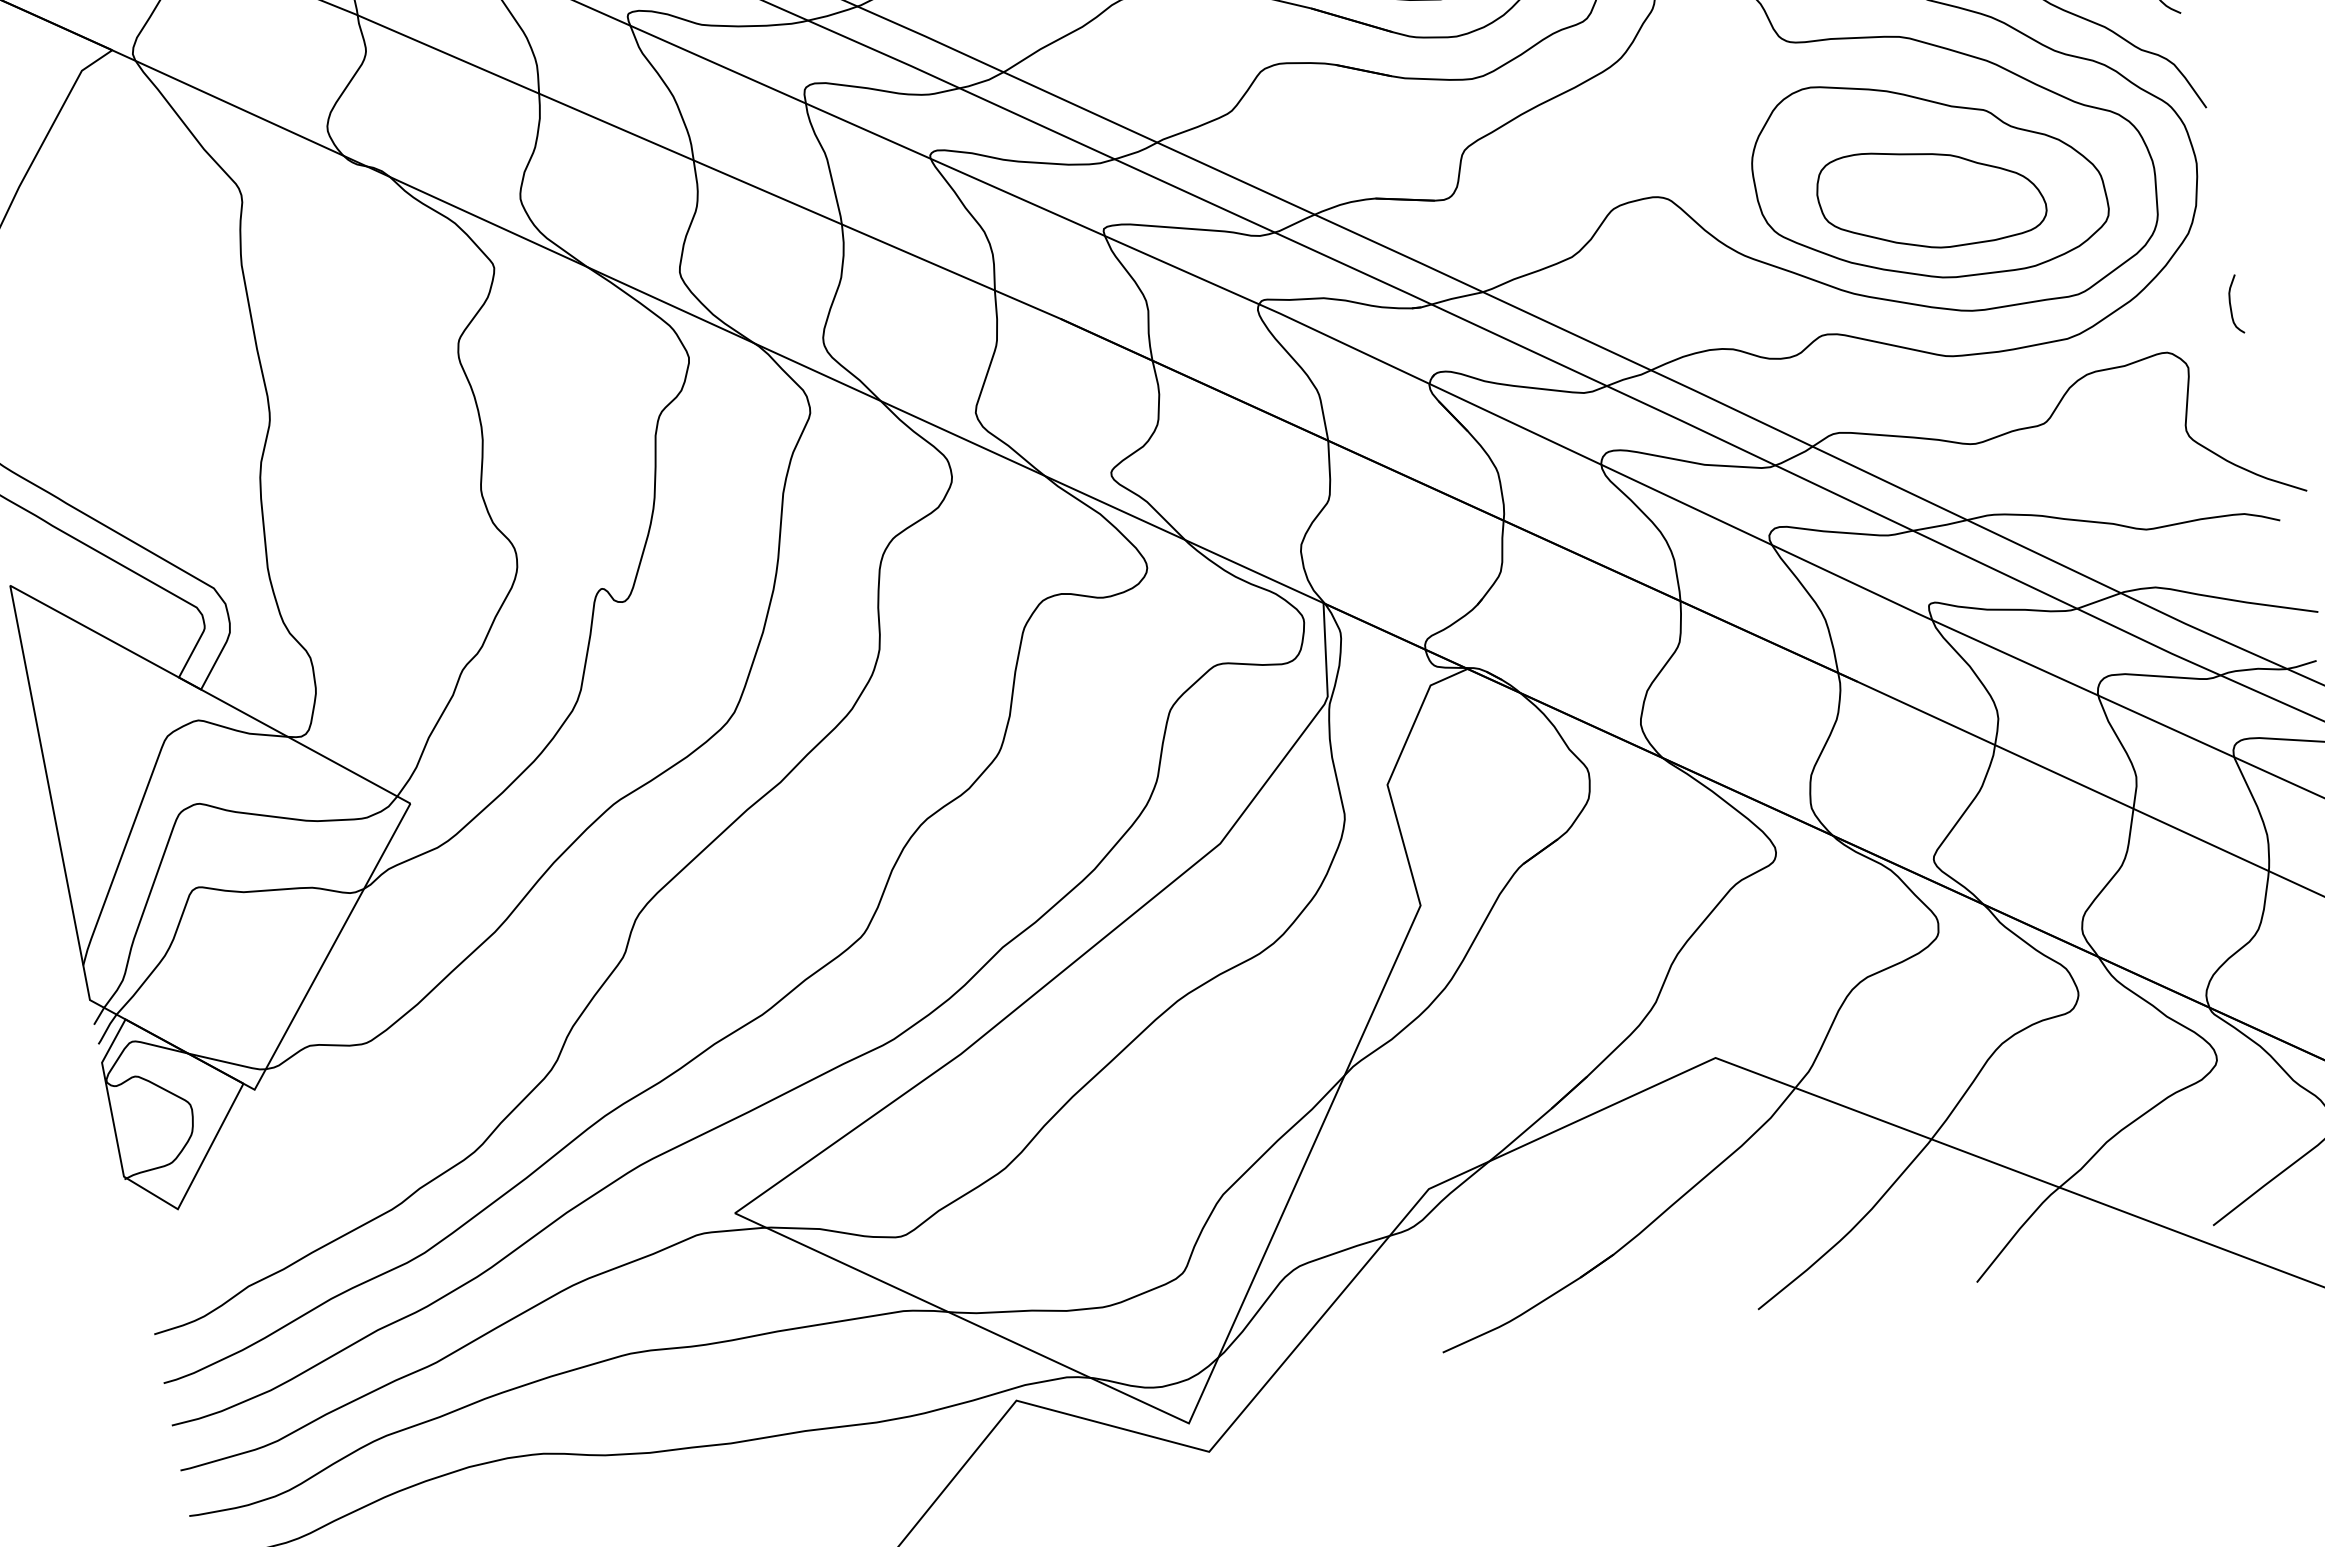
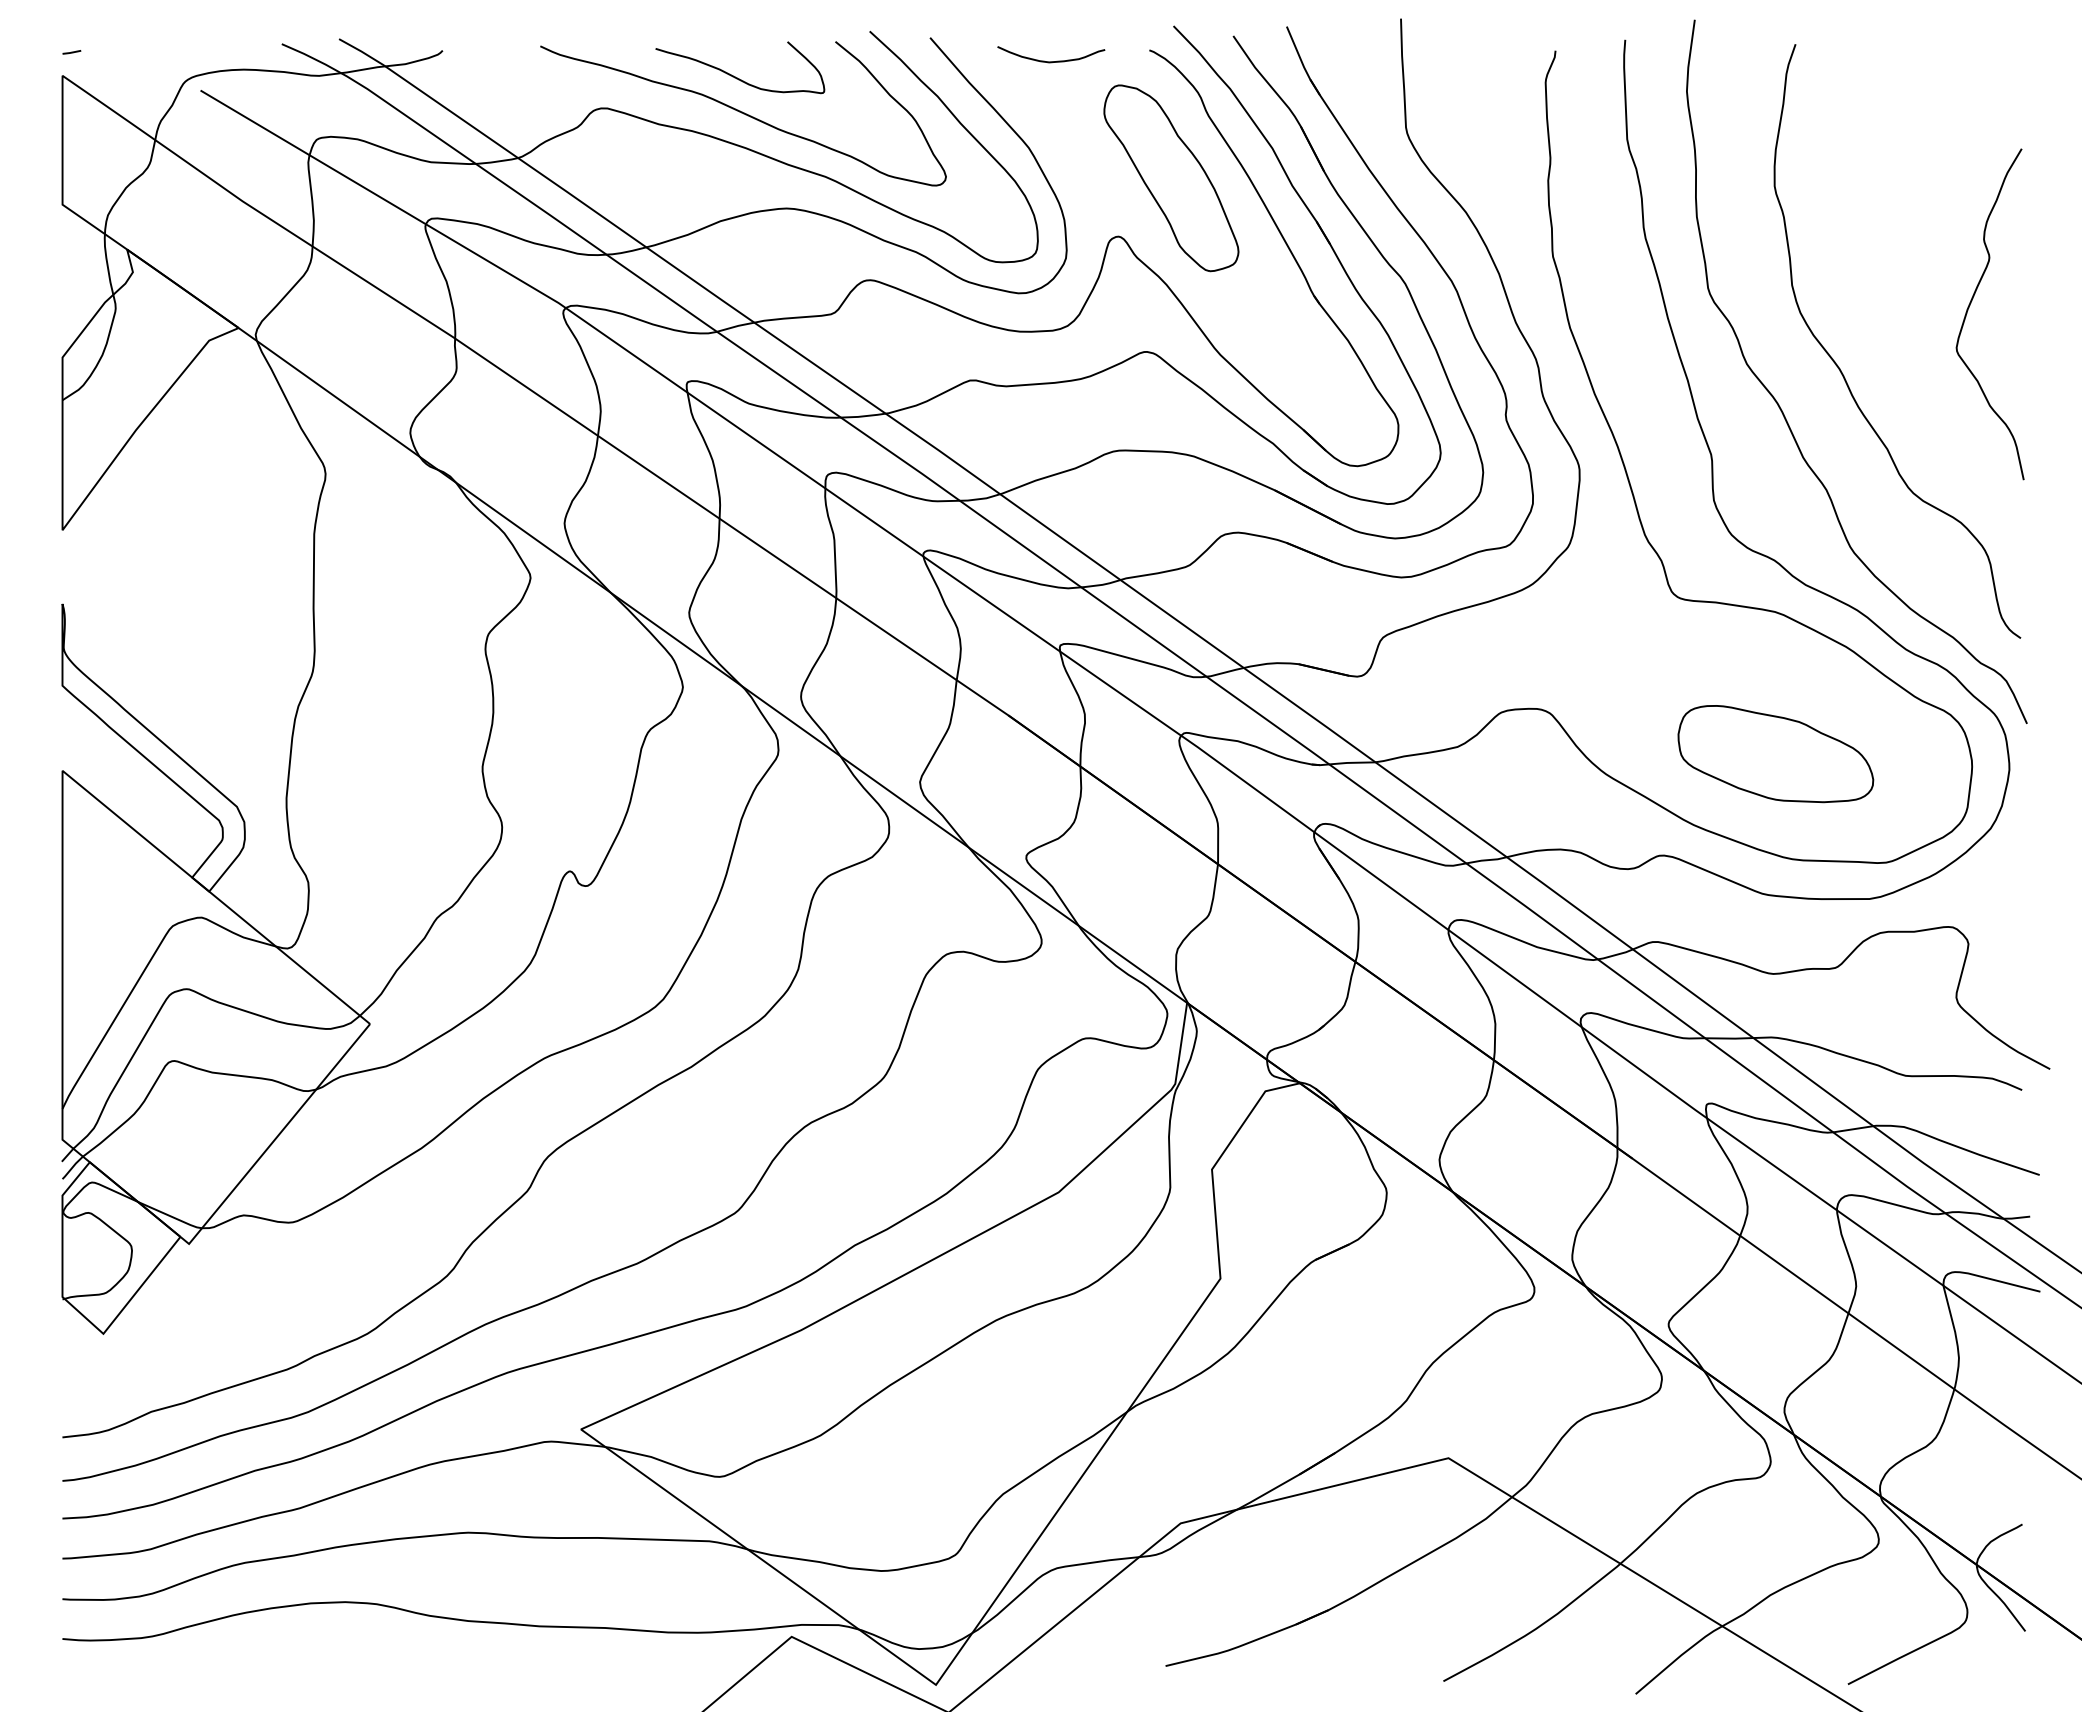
part: (1927, 175) -> (1776, 735), removed
curve: (2231, 305) -> (2015, 897), removed

